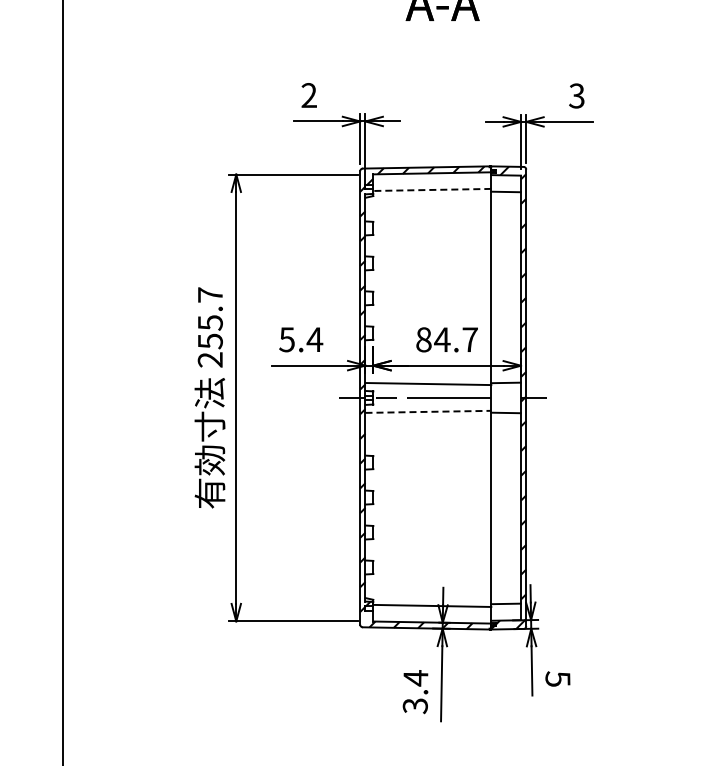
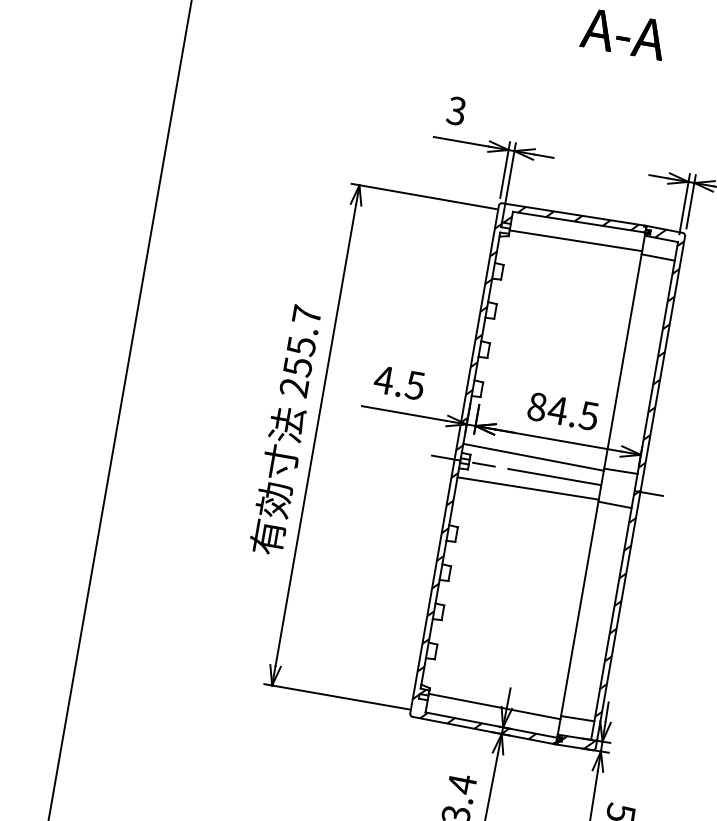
text: (308, 95) -> (455, 110), 2 -> 3
line: (432, 189) -> (576, 240), dashed -> solid
text: (300, 339) -> (399, 382), 5.4 -> 4.5
text: (469, 339) -> (588, 415), 84.7 -> 84.5
line: (428, 411) -> (528, 488), dashed -> solid

